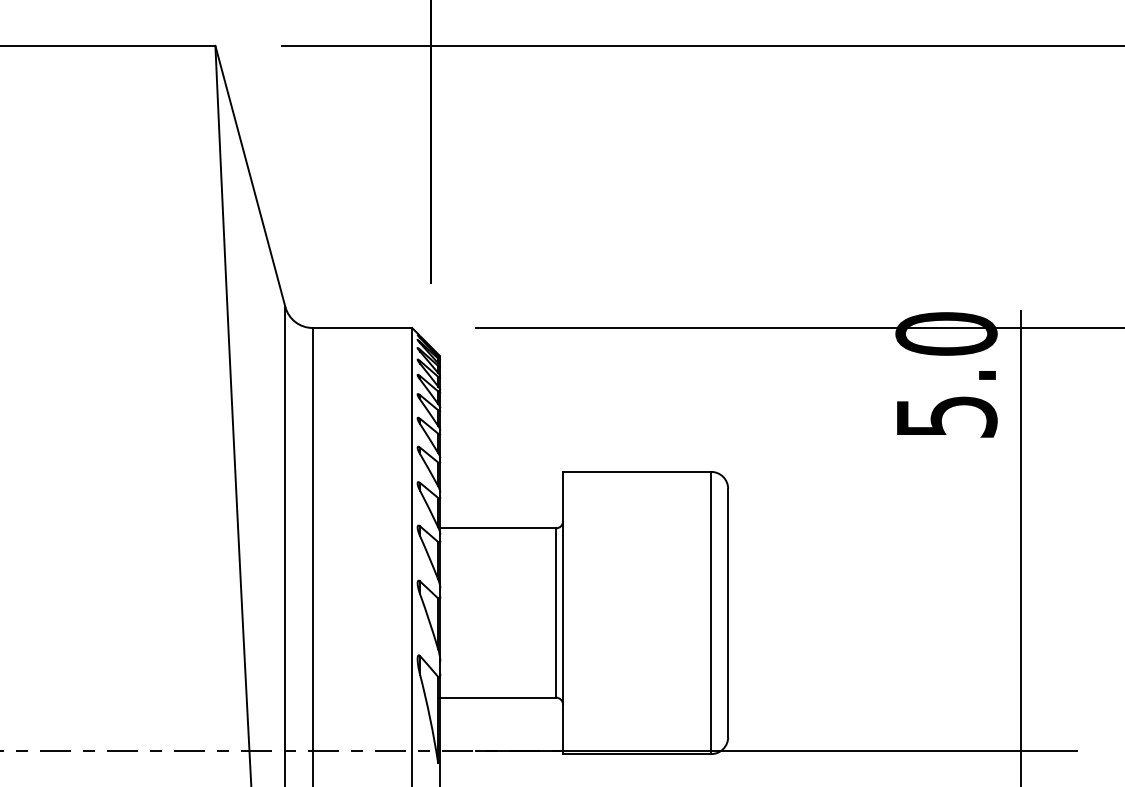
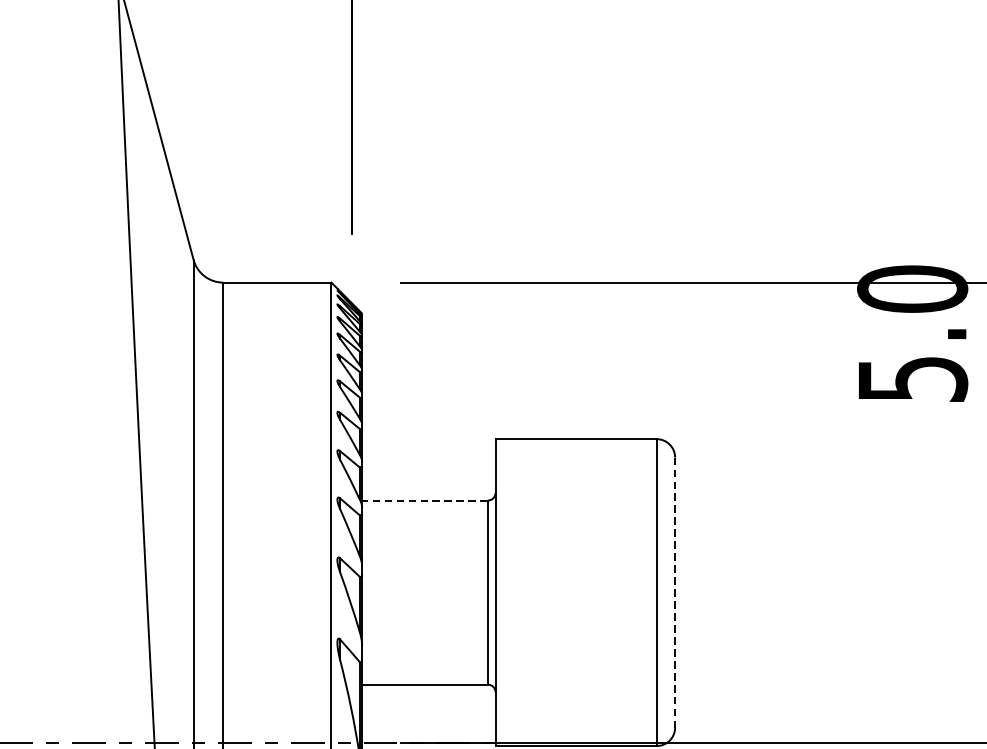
line: (498, 528) -> (425, 500), solid -> dashed
line: (728, 613) -> (675, 593), solid -> dashed

